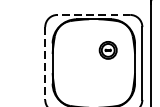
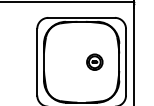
line: (93, 14) -> (81, 17), dashed -> solid
part: (107, 49) -> (94, 61), moved
line: (45, 63) -> (37, 62), dashed -> solid

